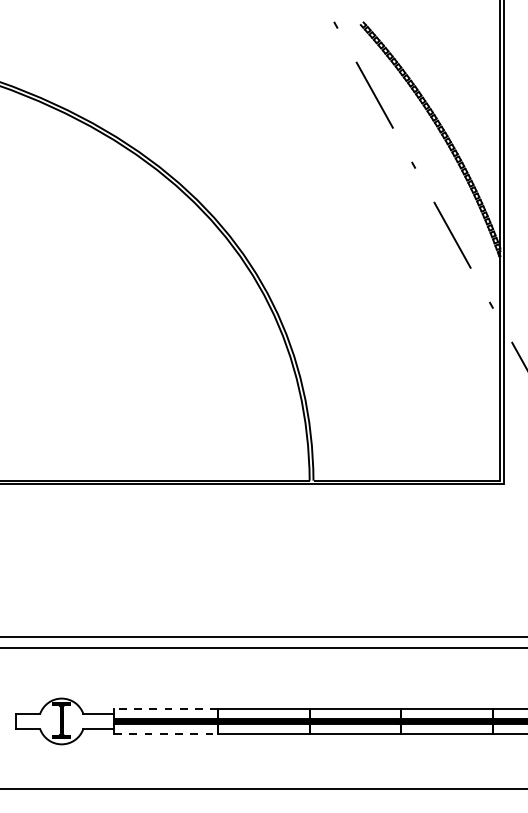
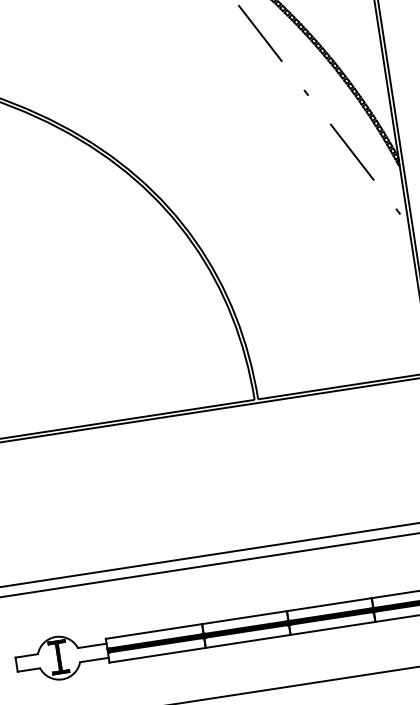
line: (166, 708) -> (154, 631), dashed -> solid
line: (166, 734) -> (157, 655), dashed -> solid

